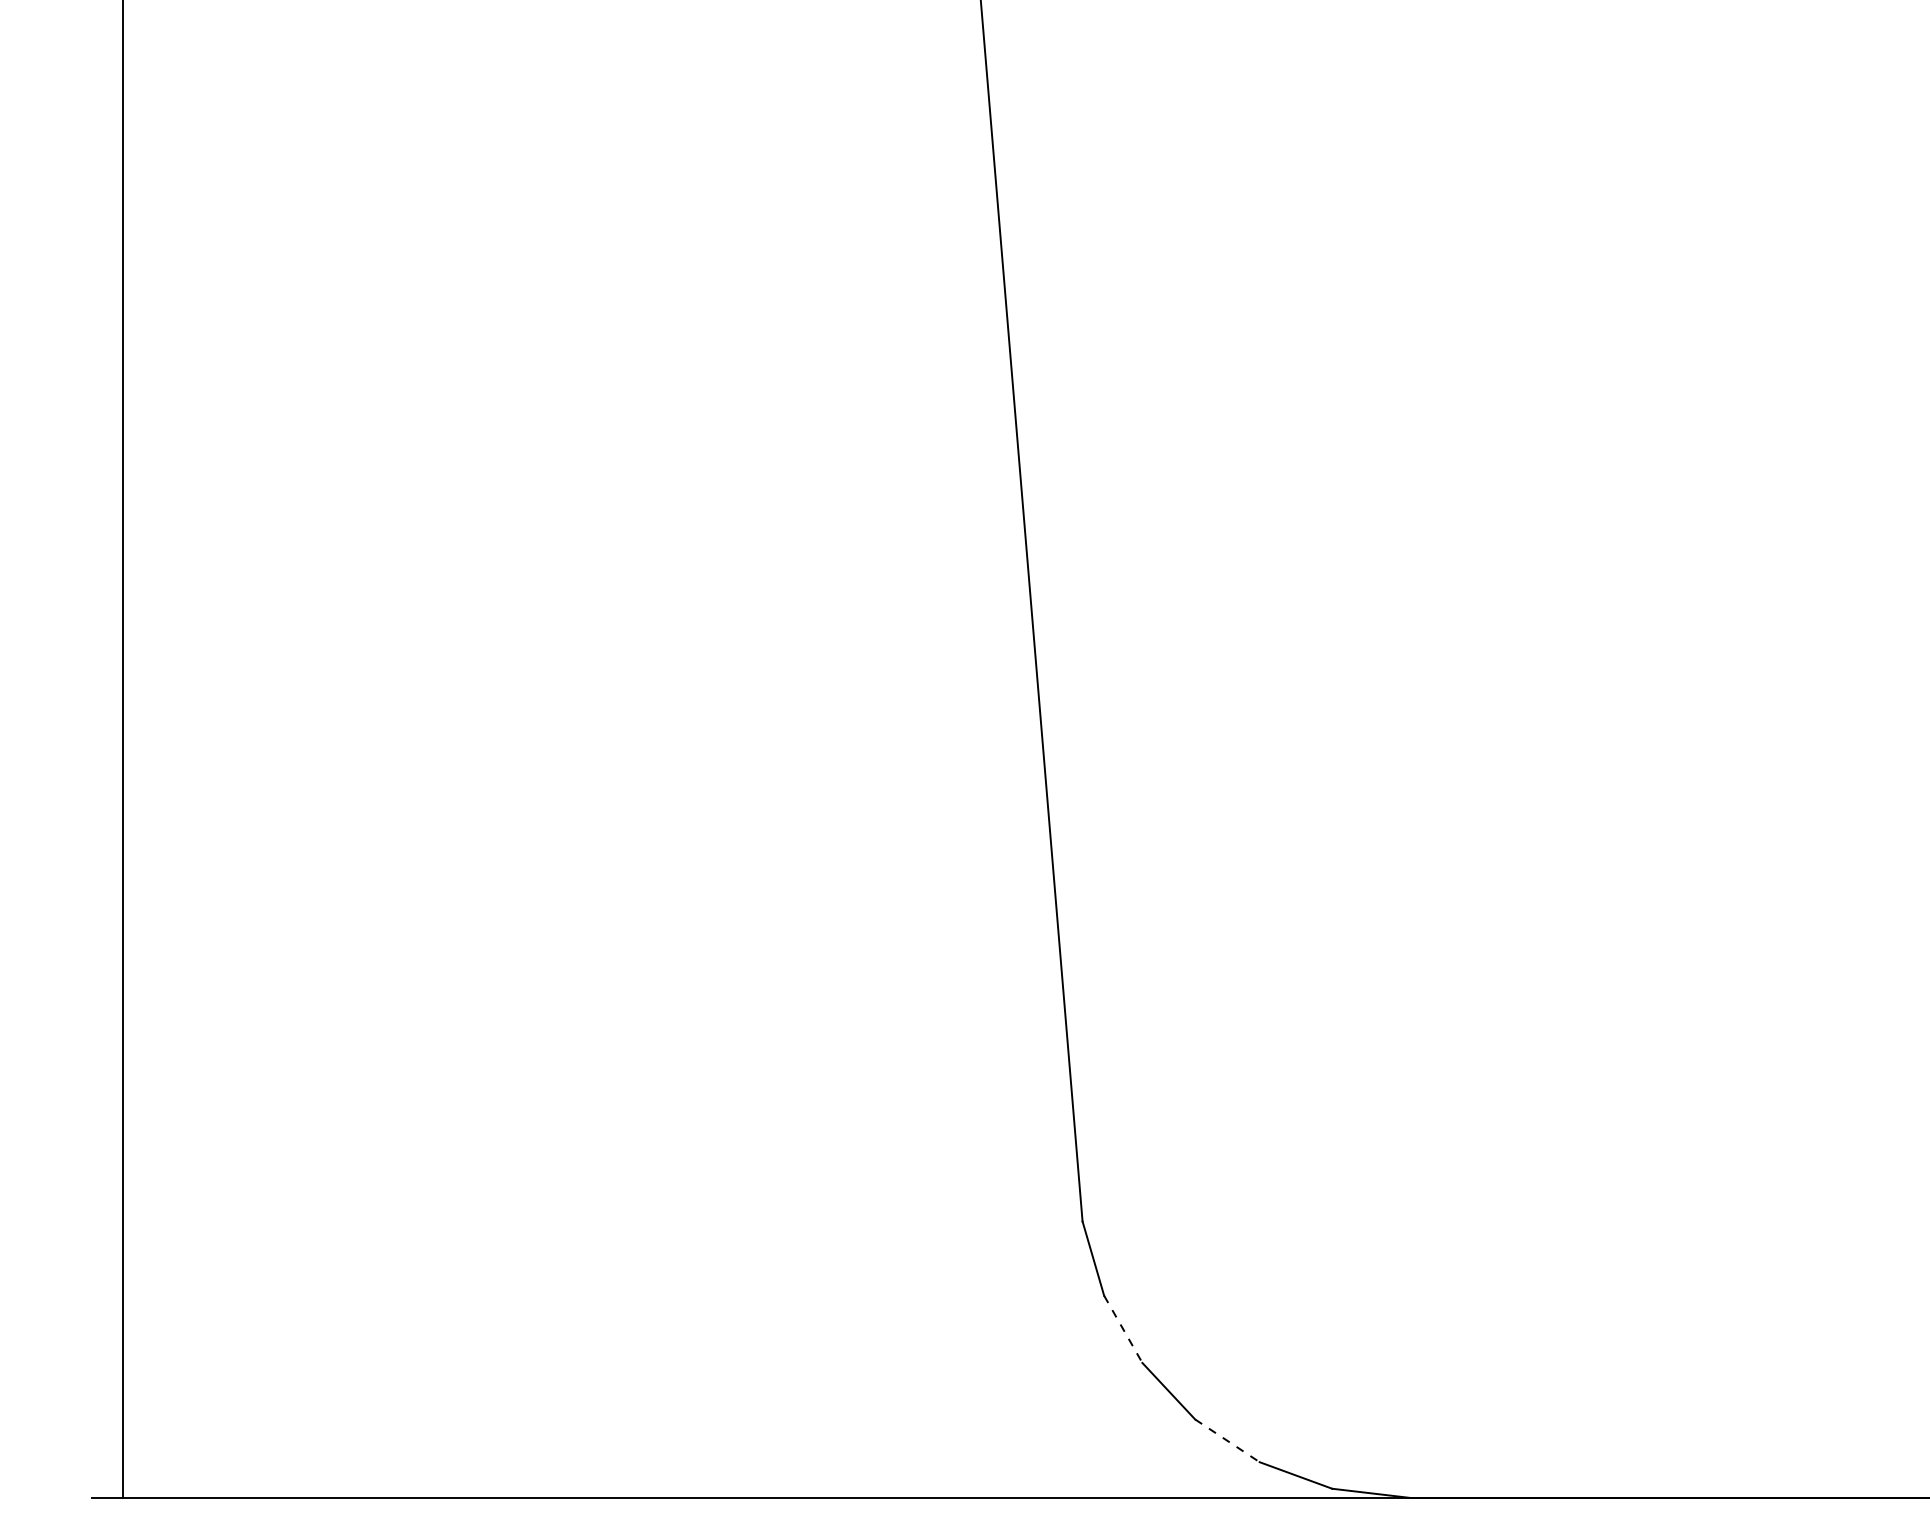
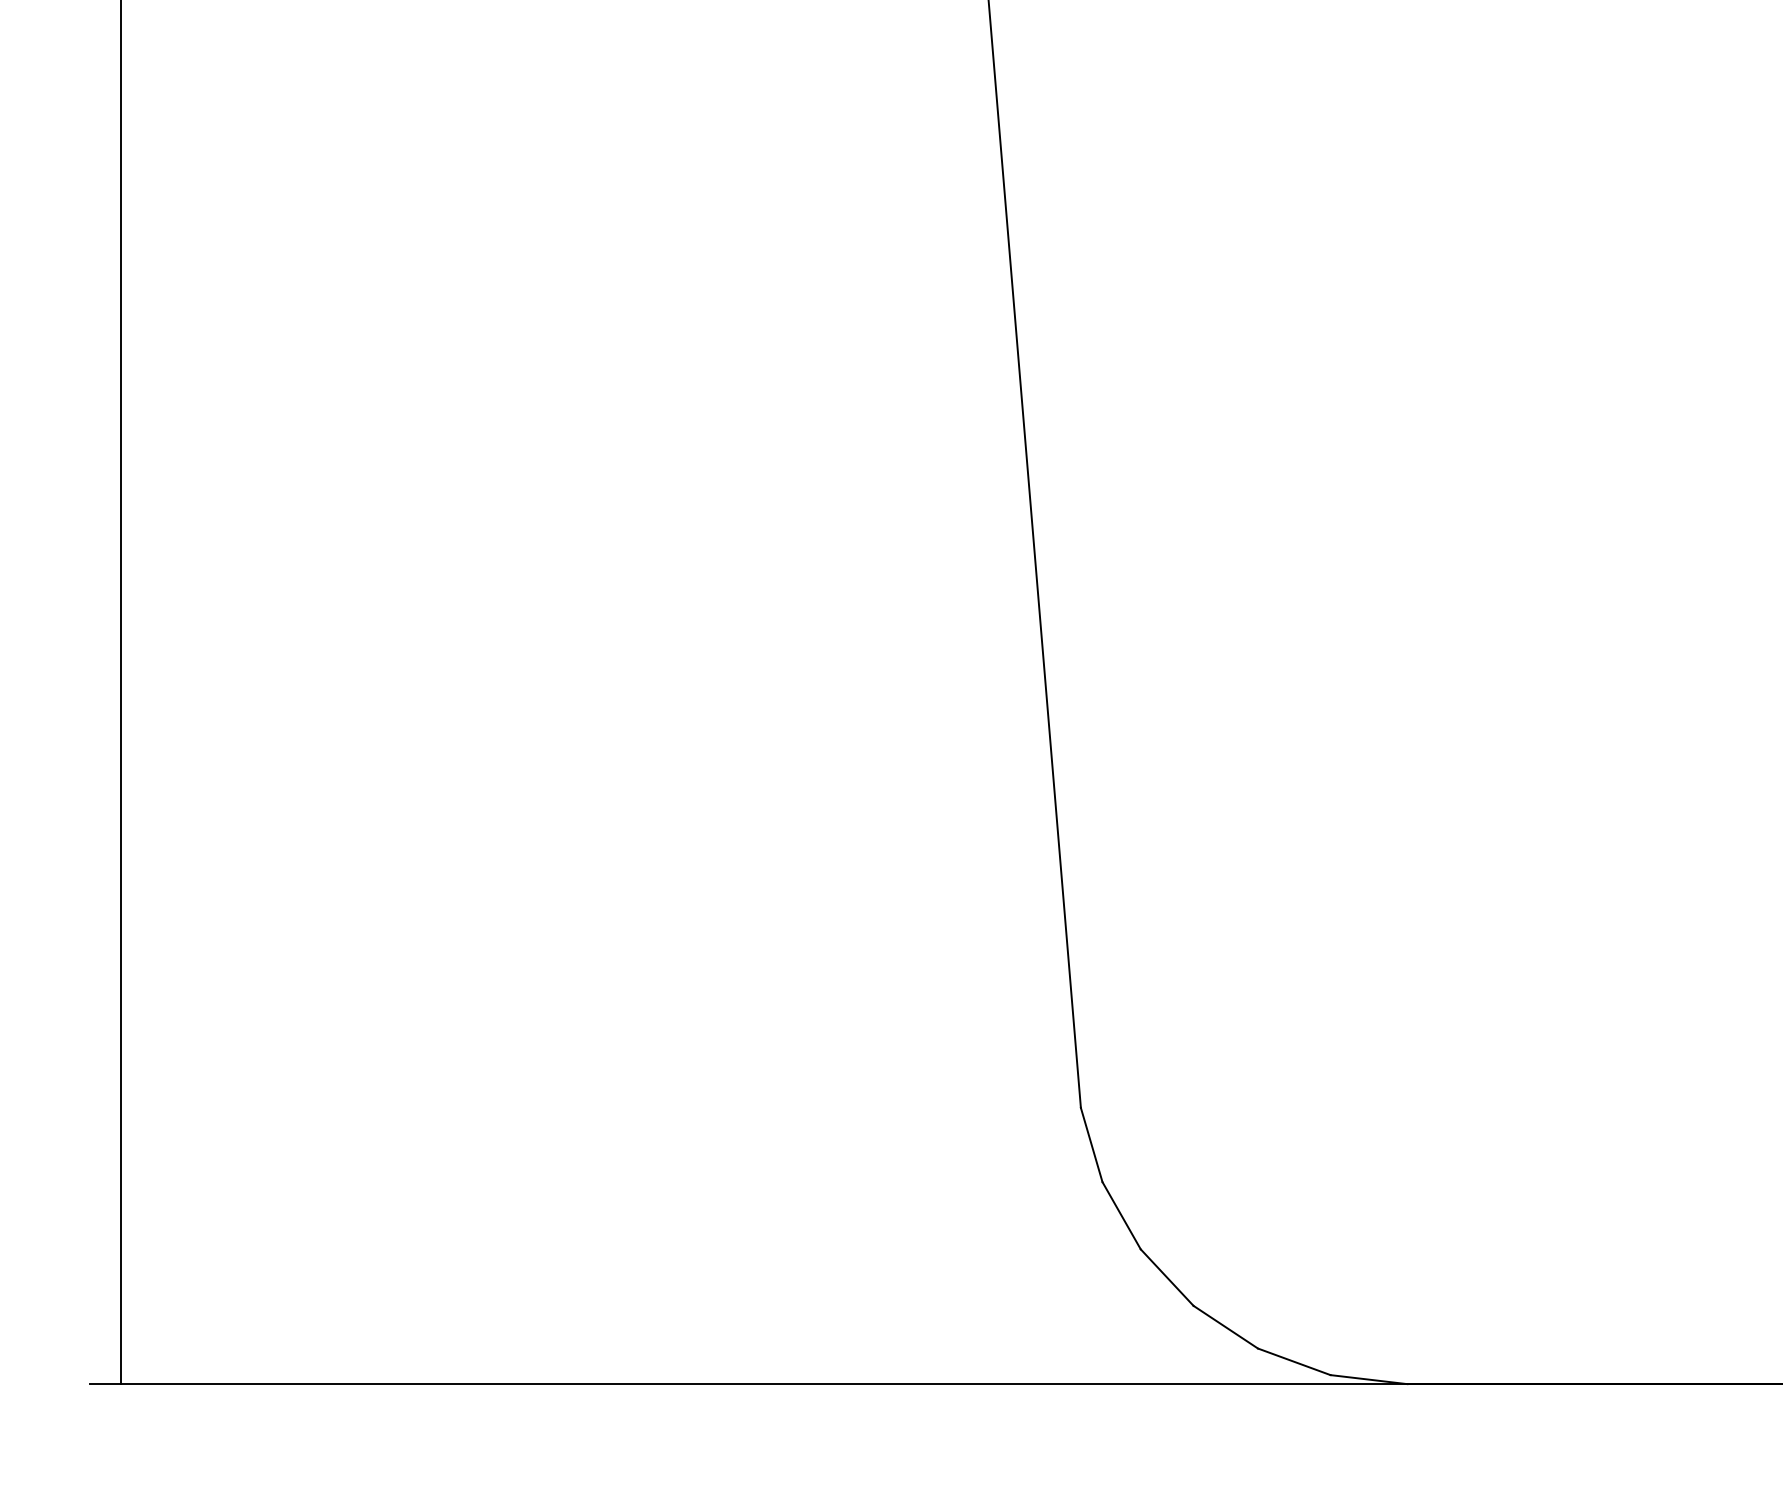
line: (1123, 1329) -> (1121, 1215), dashed -> solid
line: (1227, 1440) -> (1225, 1326), dashed -> solid

